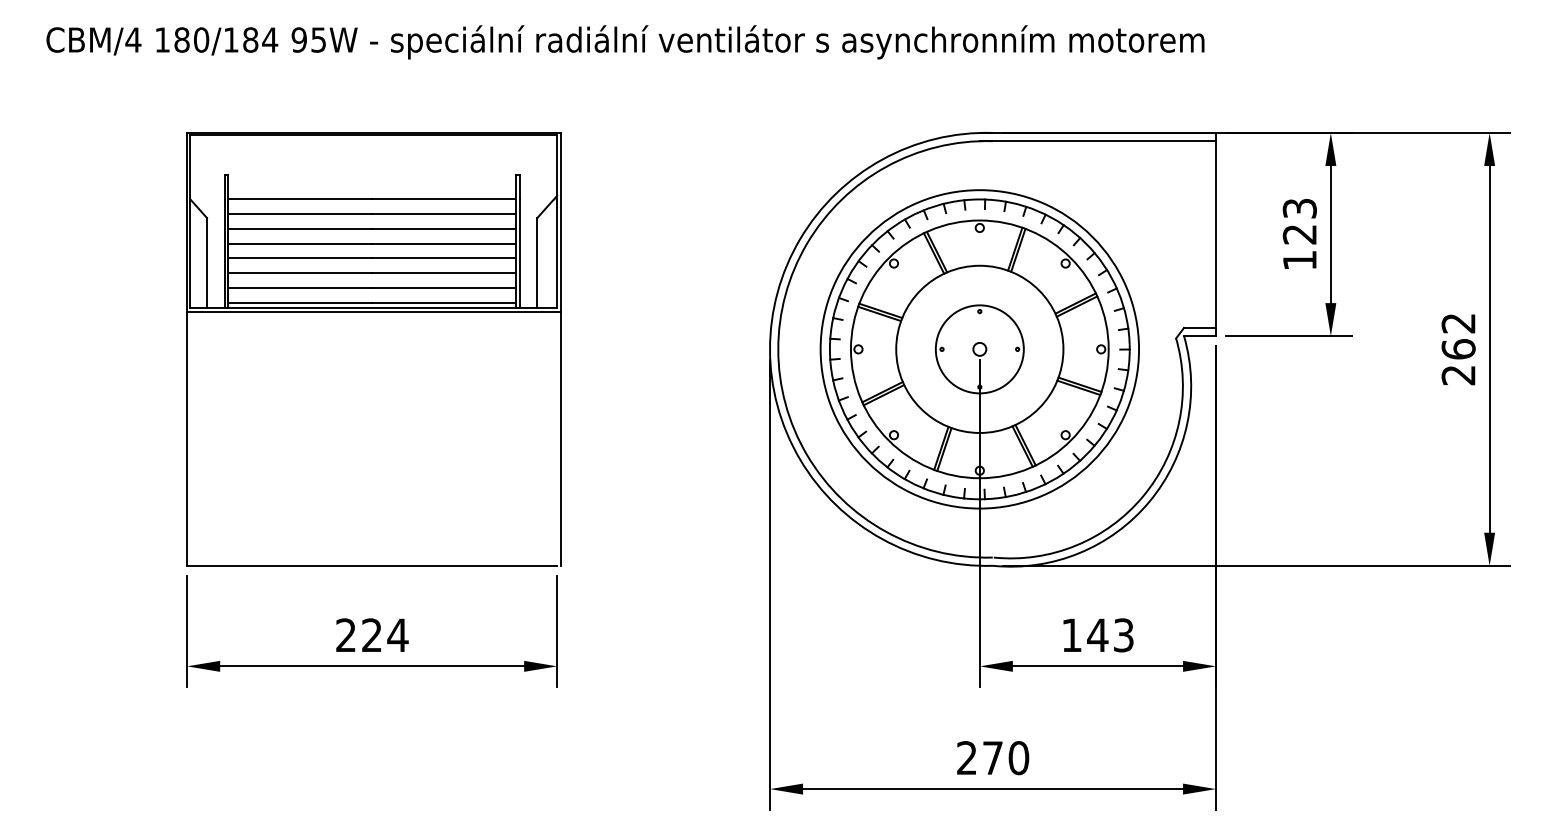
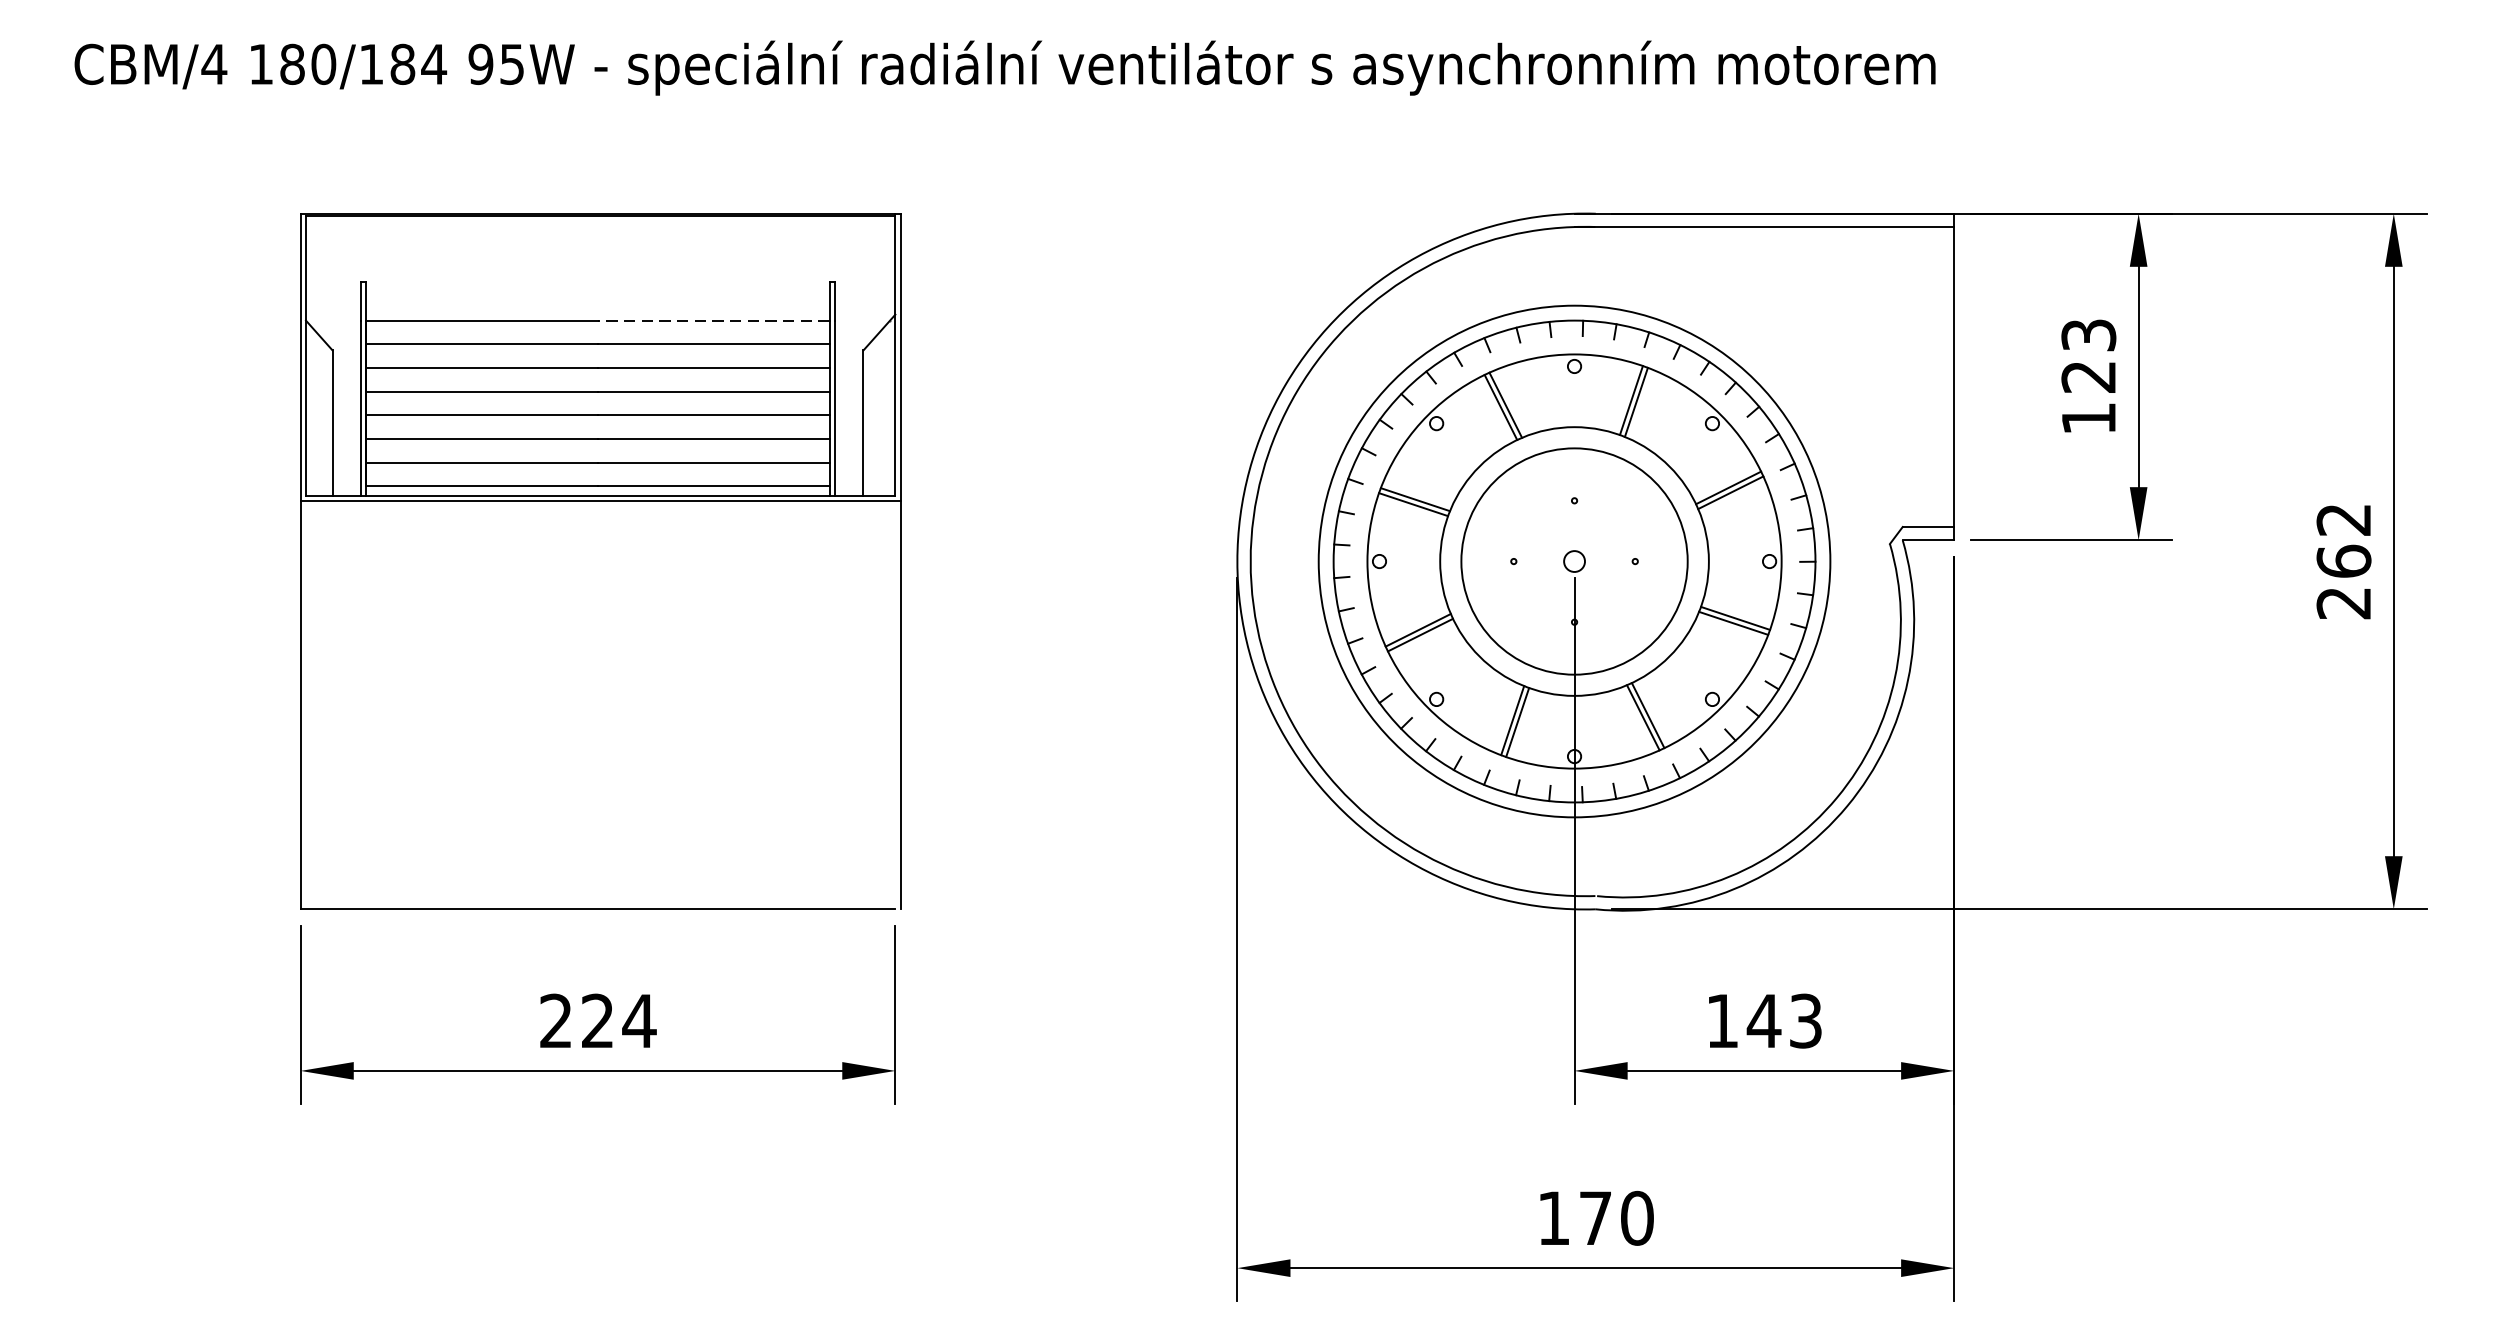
line: (443, 199) -> (712, 320), solid -> dashed
circle: (979, 349) -> (1574, 561), size x1.6
text: (966, 757) -> (1553, 1217), 270 -> 170

